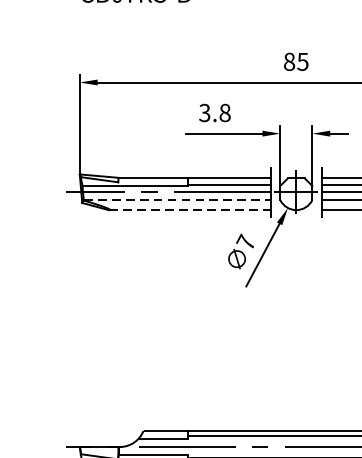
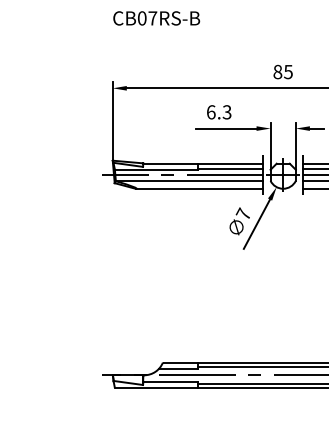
text: (214, 113) -> (218, 112), 3.8 -> 6.3
line: (177, 199) -> (189, 180), dashed -> solid
line: (189, 209) -> (199, 188), dashed -> solid

